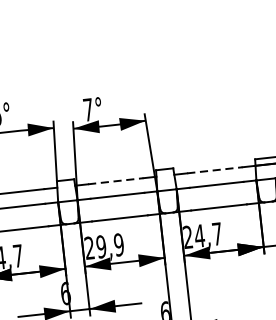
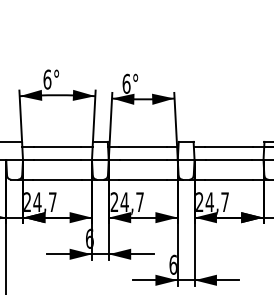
text: (88, 109) -> (126, 83), 7° -> 6°
line: (215, 170) -> (229, 147), dashed -> solid
line: (116, 181) -> (143, 147), dashed -> solid
text: (109, 246) -> (131, 202), 29,9 -> 24,7

